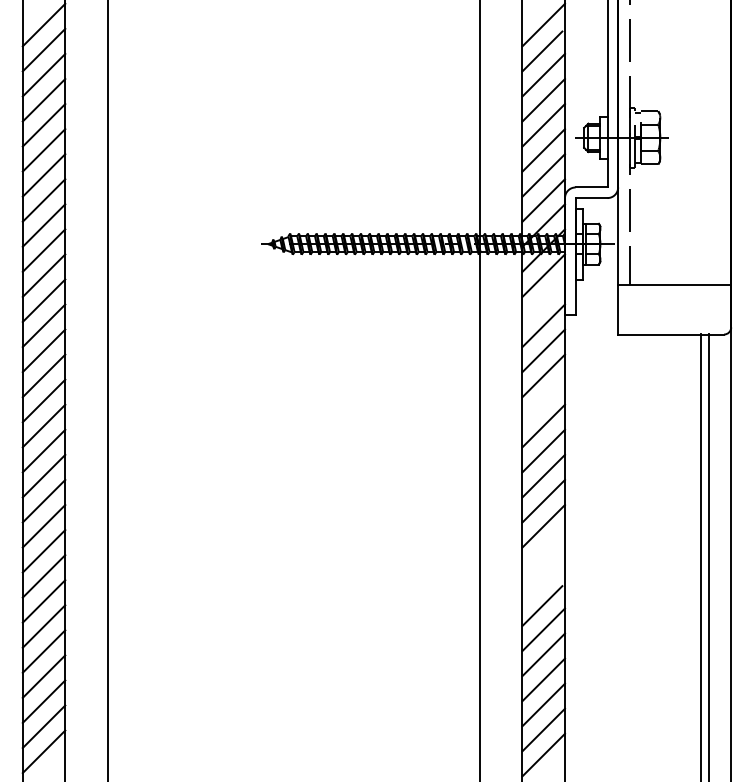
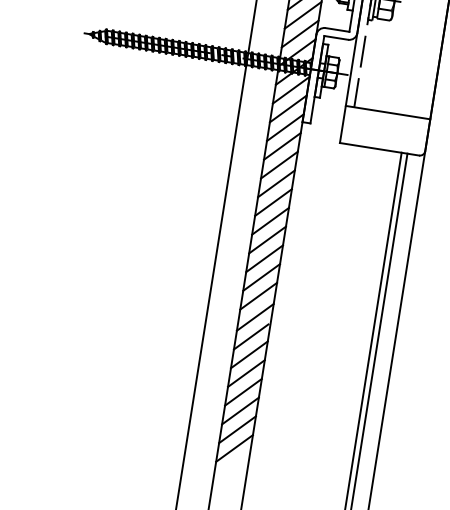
line: (543, 300) -> (288, 108), added
line: (543, 400) -> (276, 183), added
line: (543, 551) -> (258, 296), added
line: (543, 579) -> (255, 317), added

